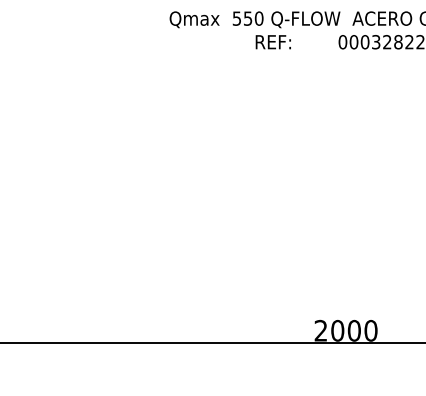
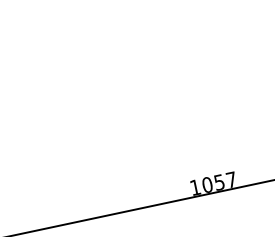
text: (345, 330) -> (213, 183), 2000 -> 1057

